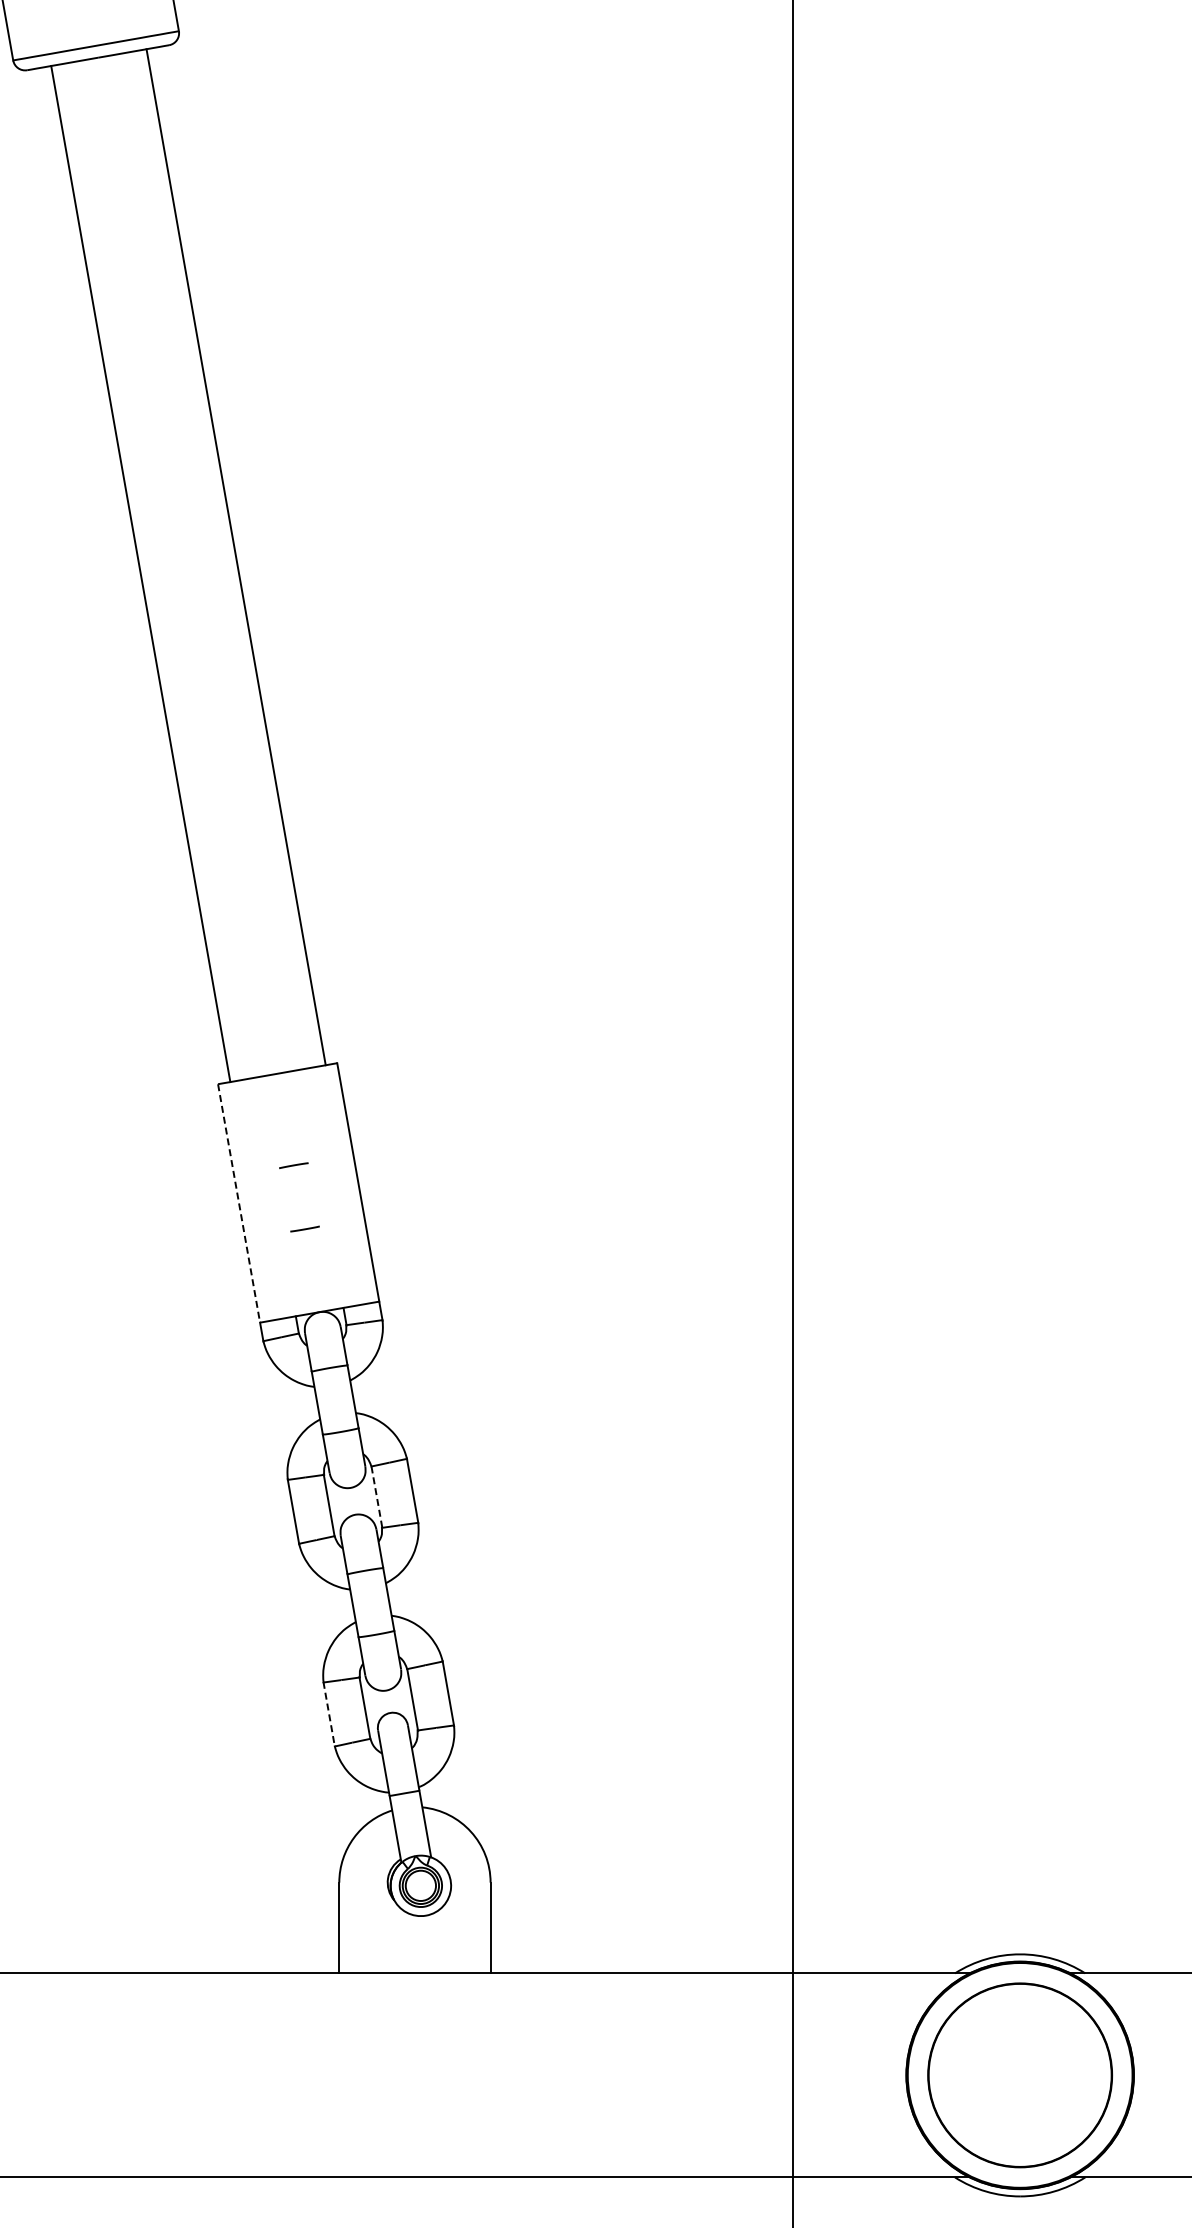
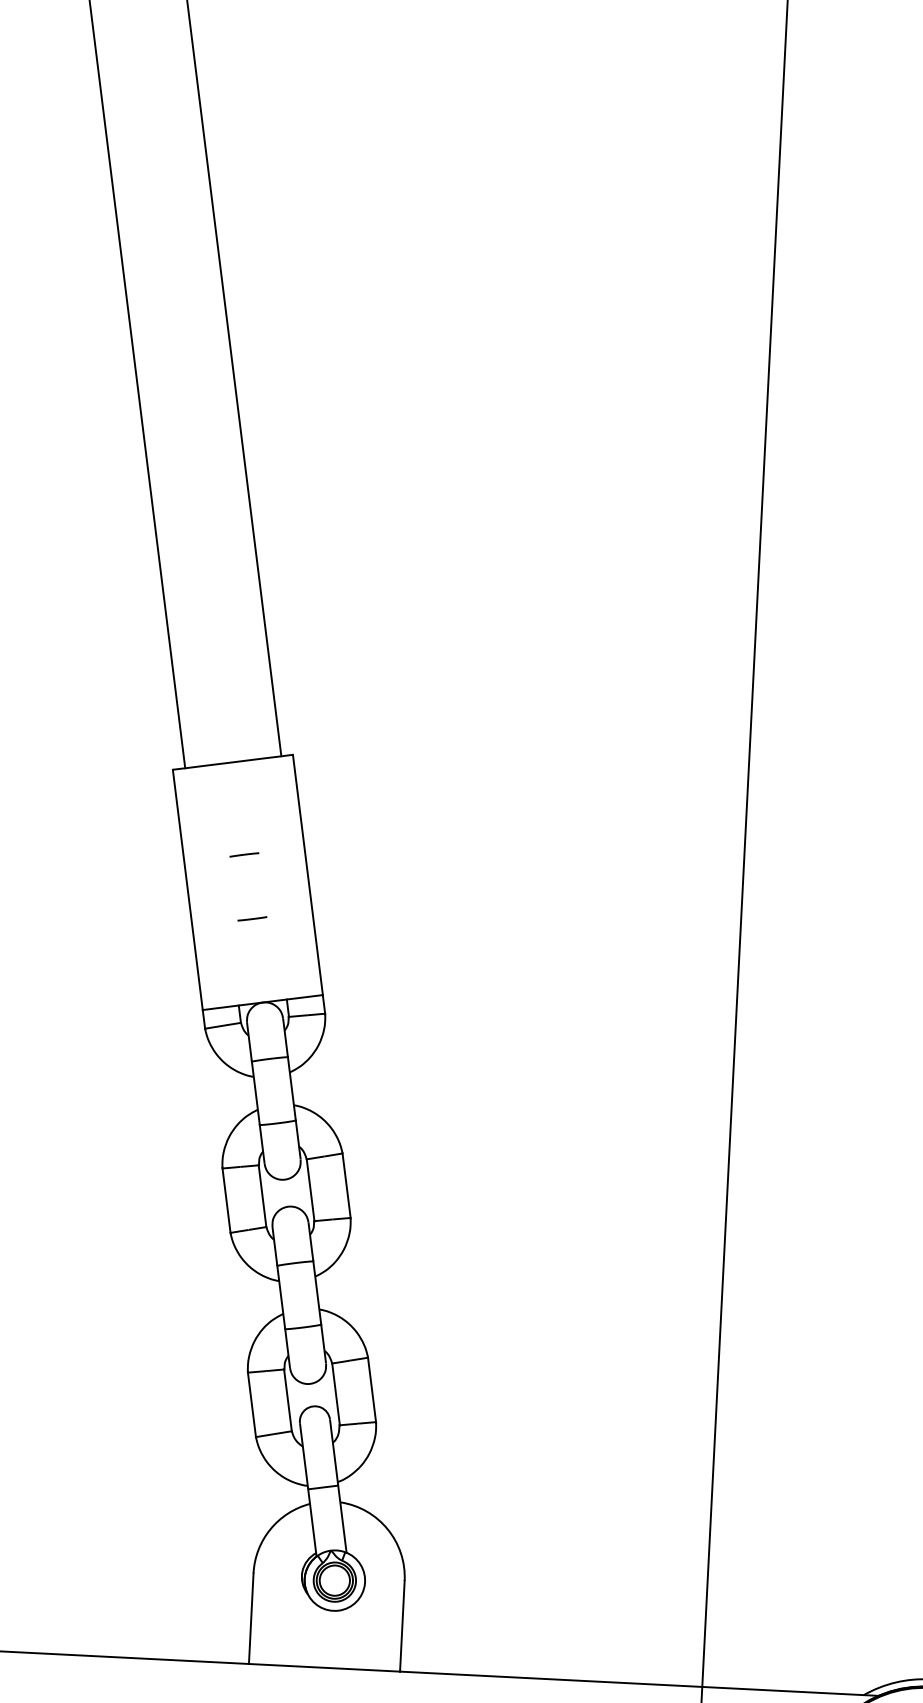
line: (239, 1203) -> (188, 889), dashed -> solid
line: (377, 1497) -> (311, 1190), dashed -> solid
line: (329, 1714) -> (252, 1404), dashed -> solid

